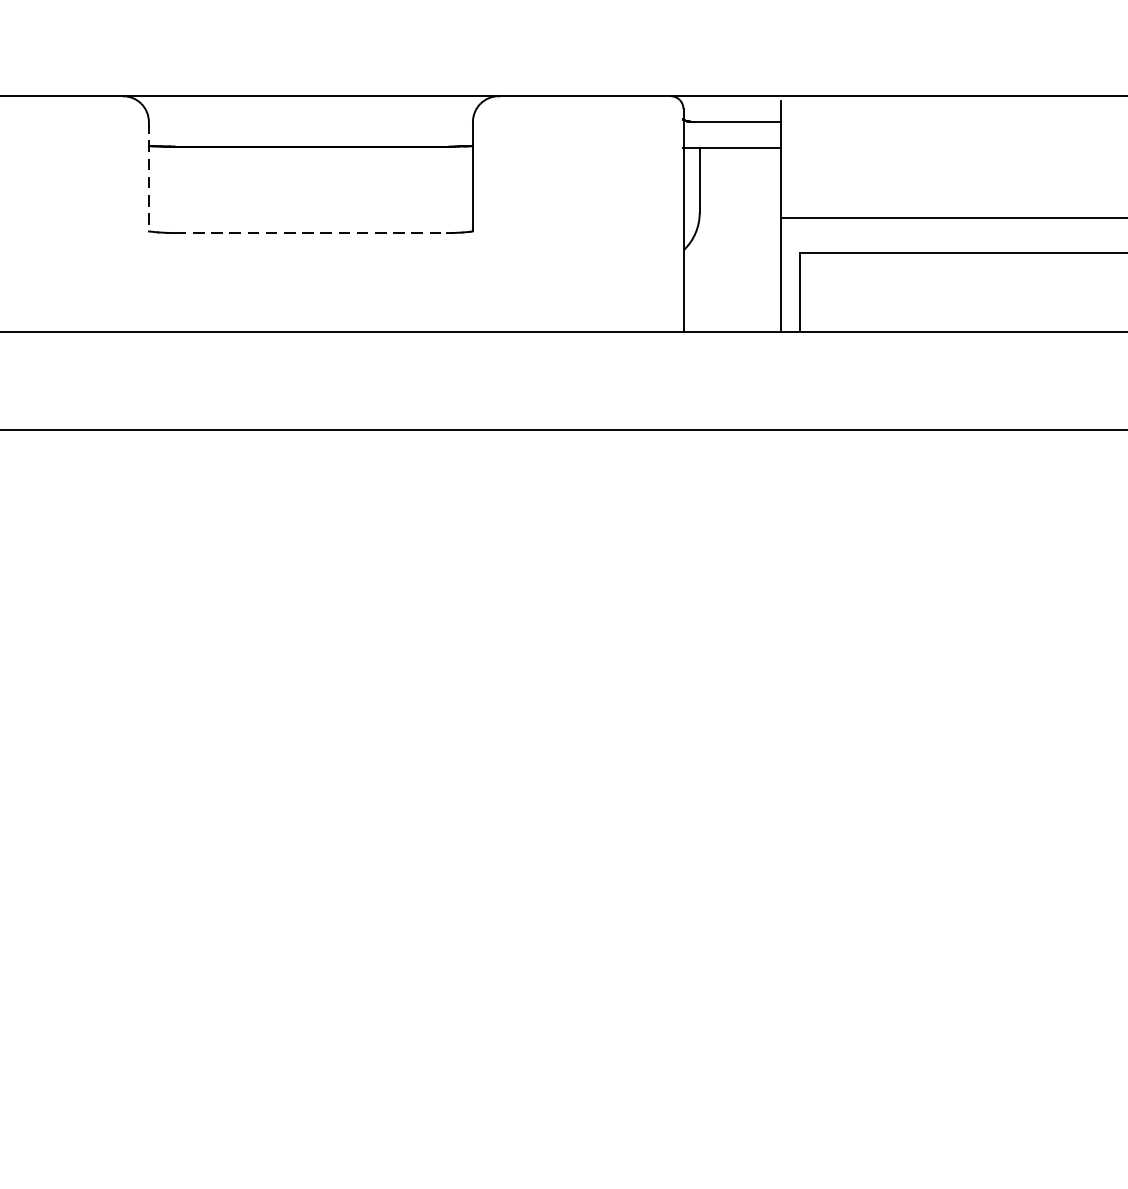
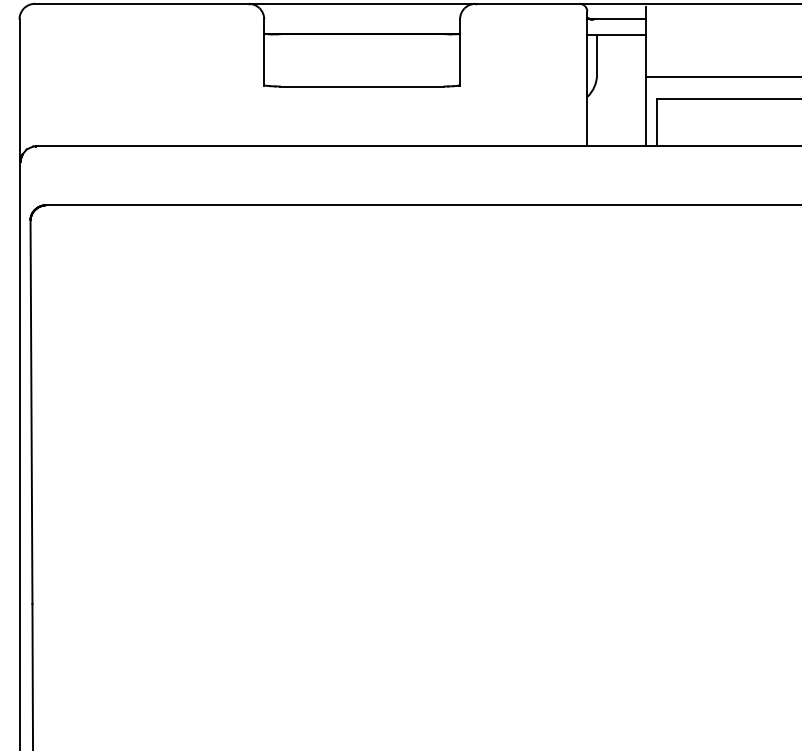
line: (149, 178) -> (264, 53), dashed -> solid
line: (311, 233) -> (362, 86), dashed -> solid

